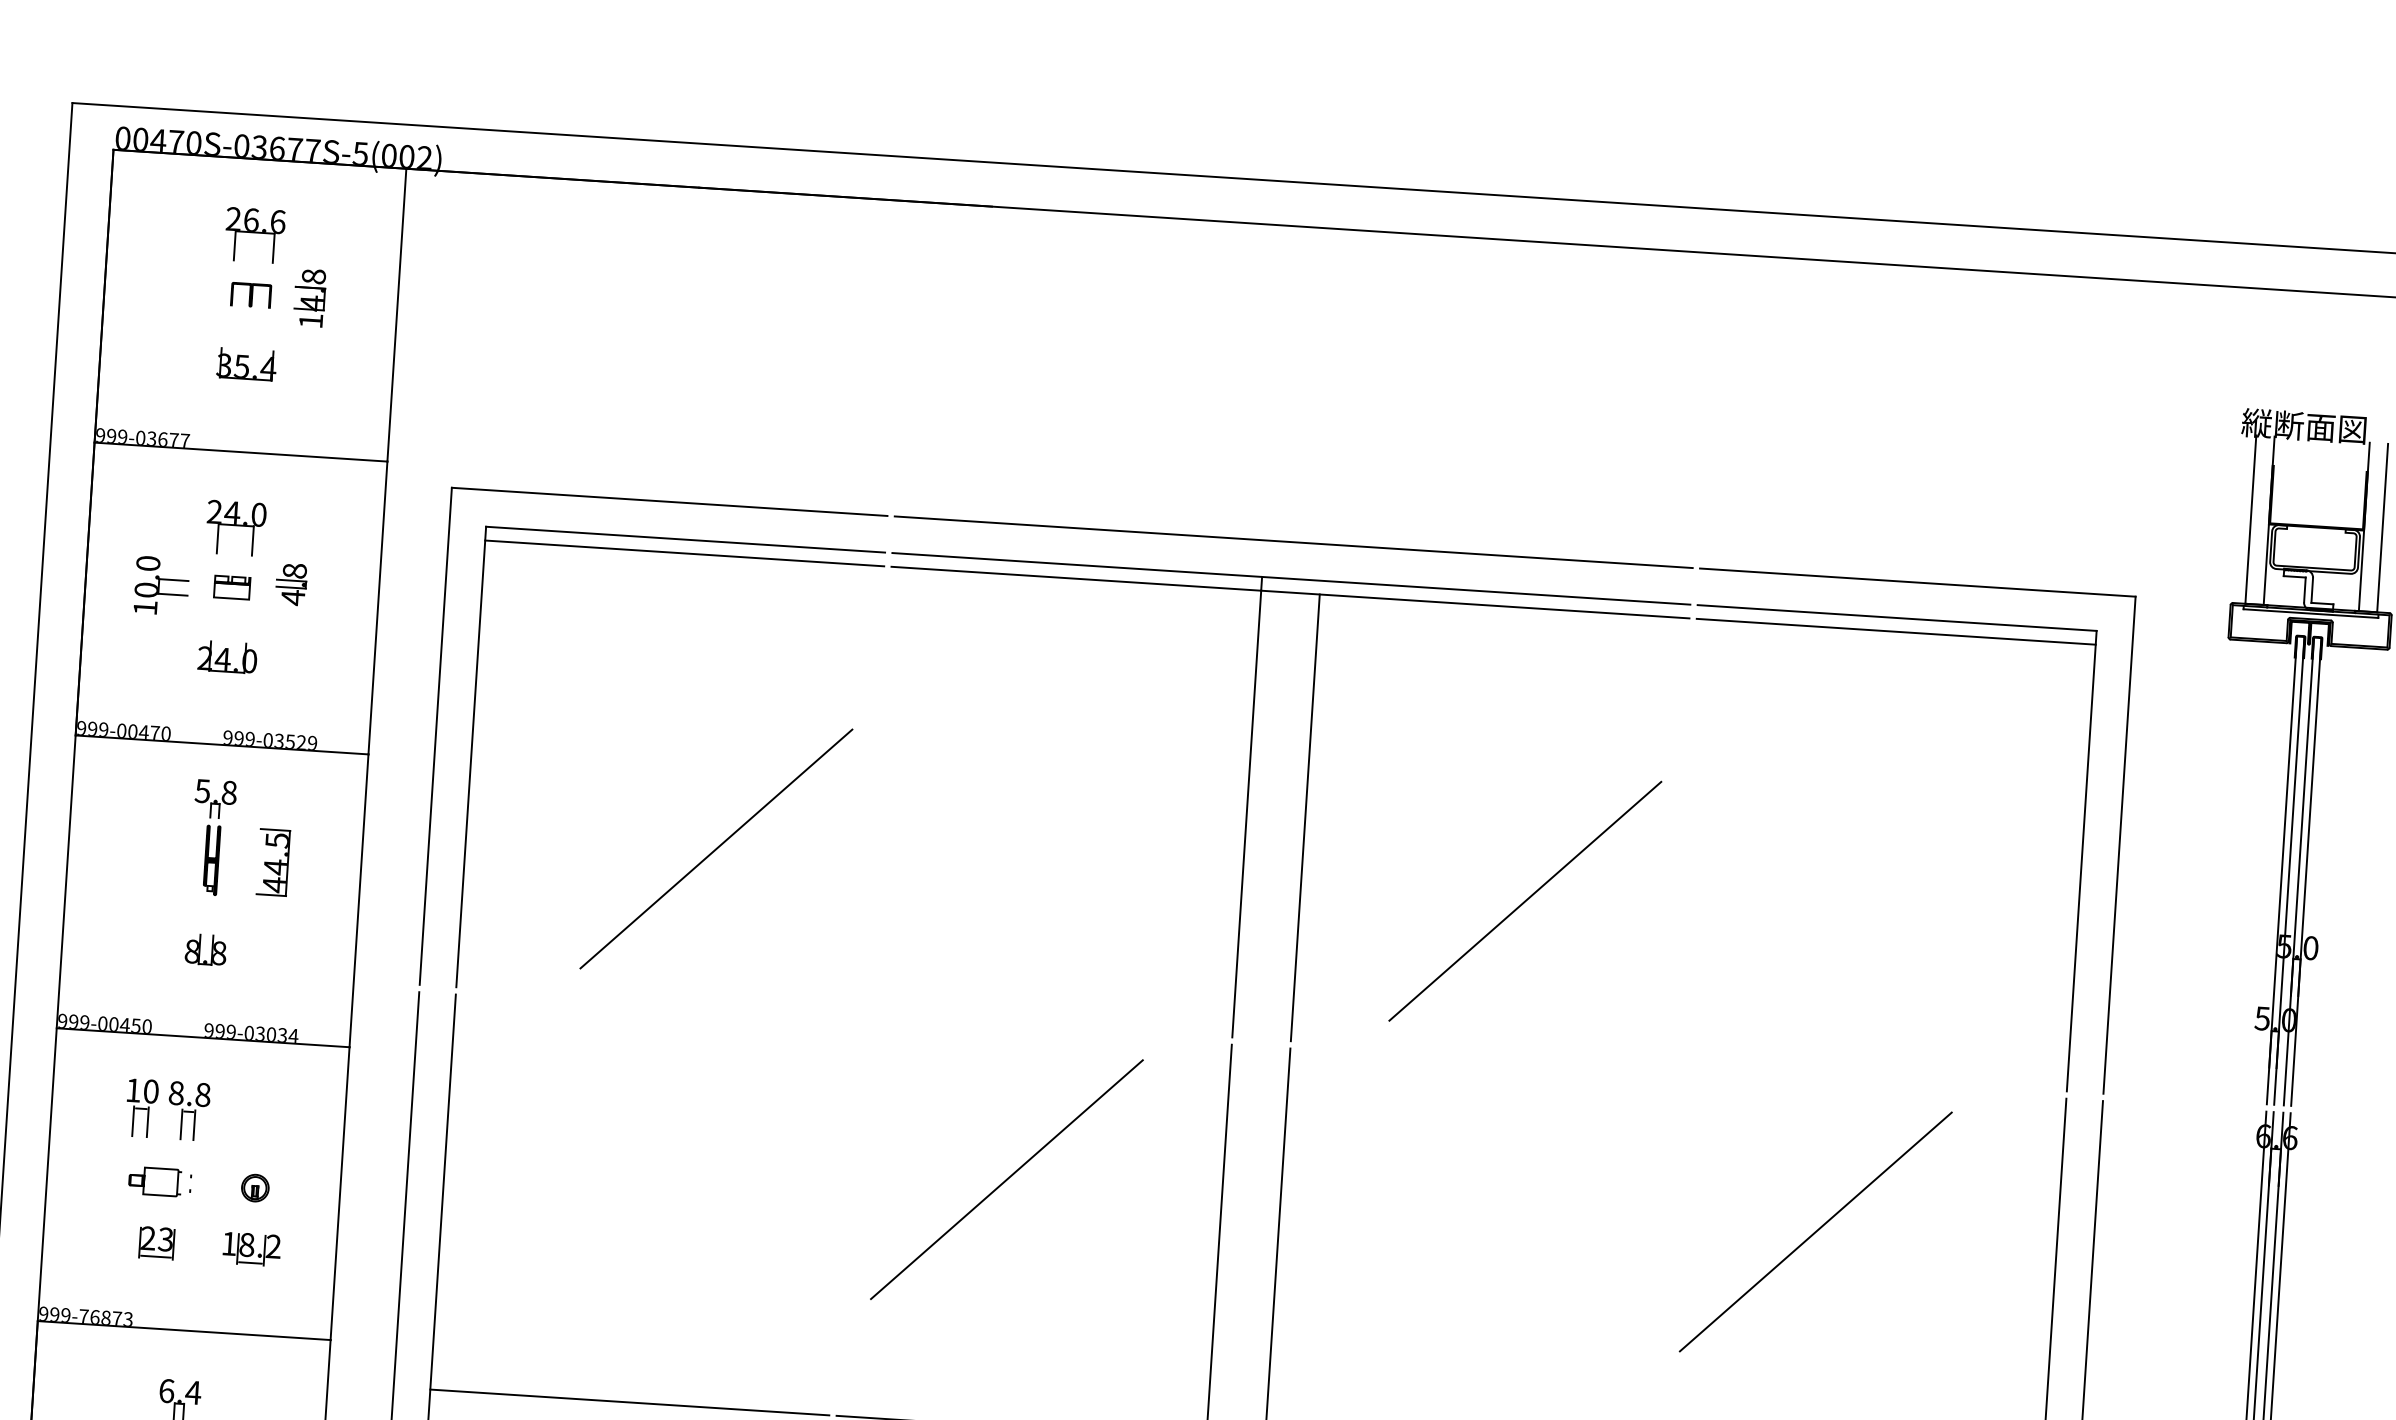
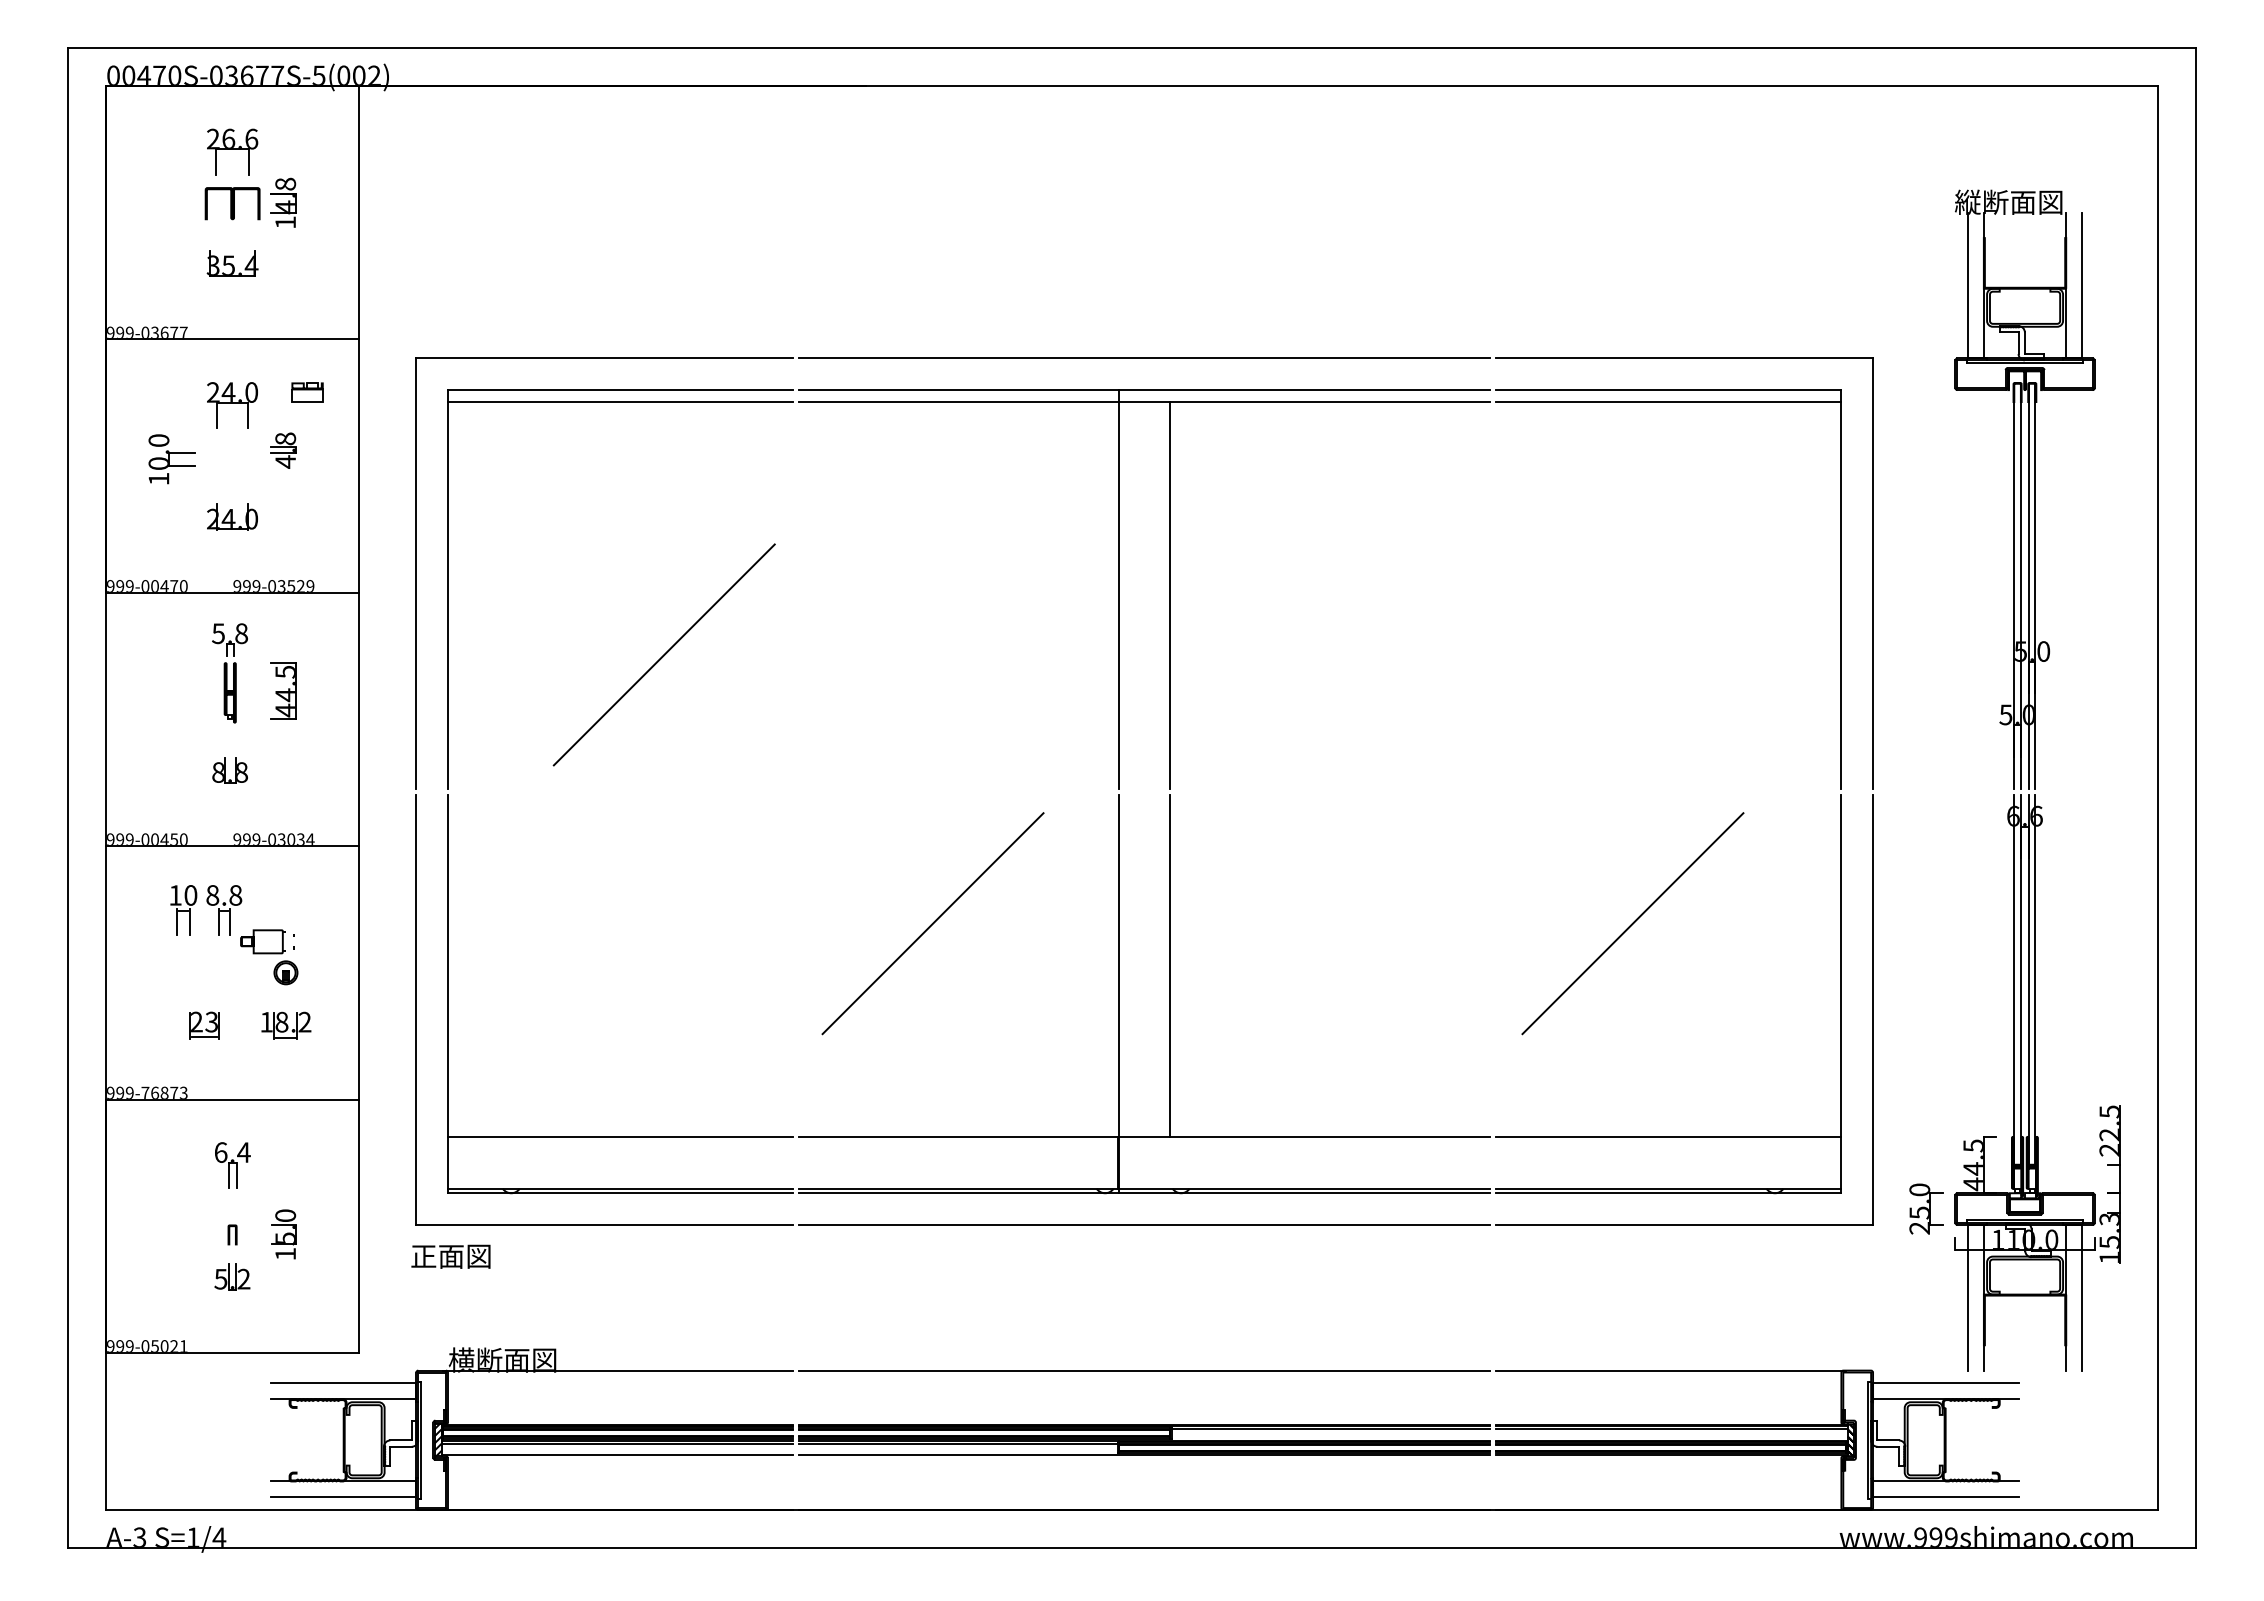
part: (251, 294) -> (232, 203), size x1.6
part: (232, 587) -> (307, 392), moved
line: (1524, 900) -> (1363, 654), removed
part: (160, 1181) -> (267, 941), moved

